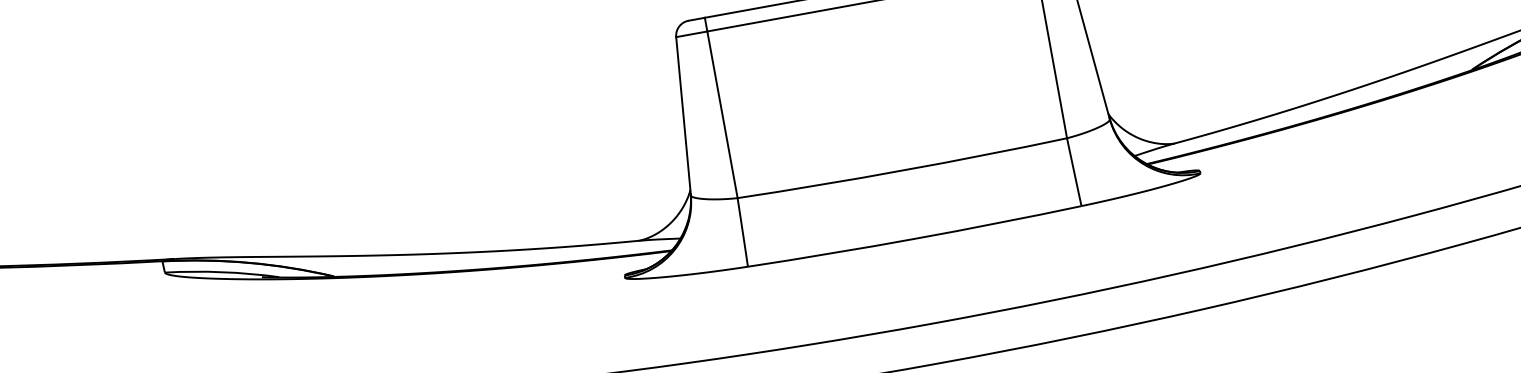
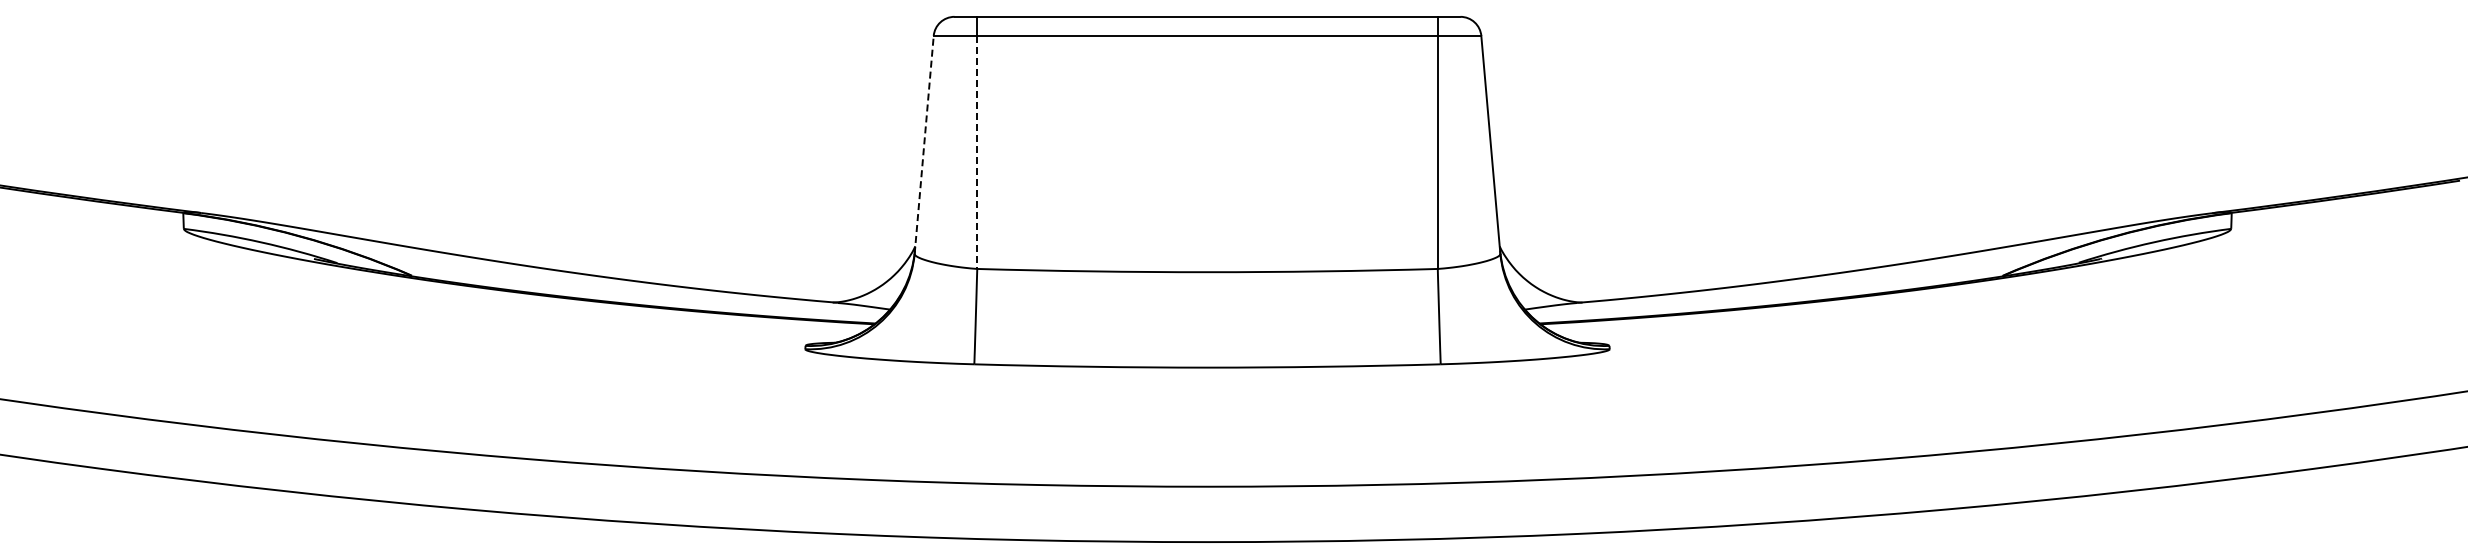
line: (722, 114) -> (977, 152), solid -> dashed
line: (683, 115) -> (924, 144), solid -> dashed

